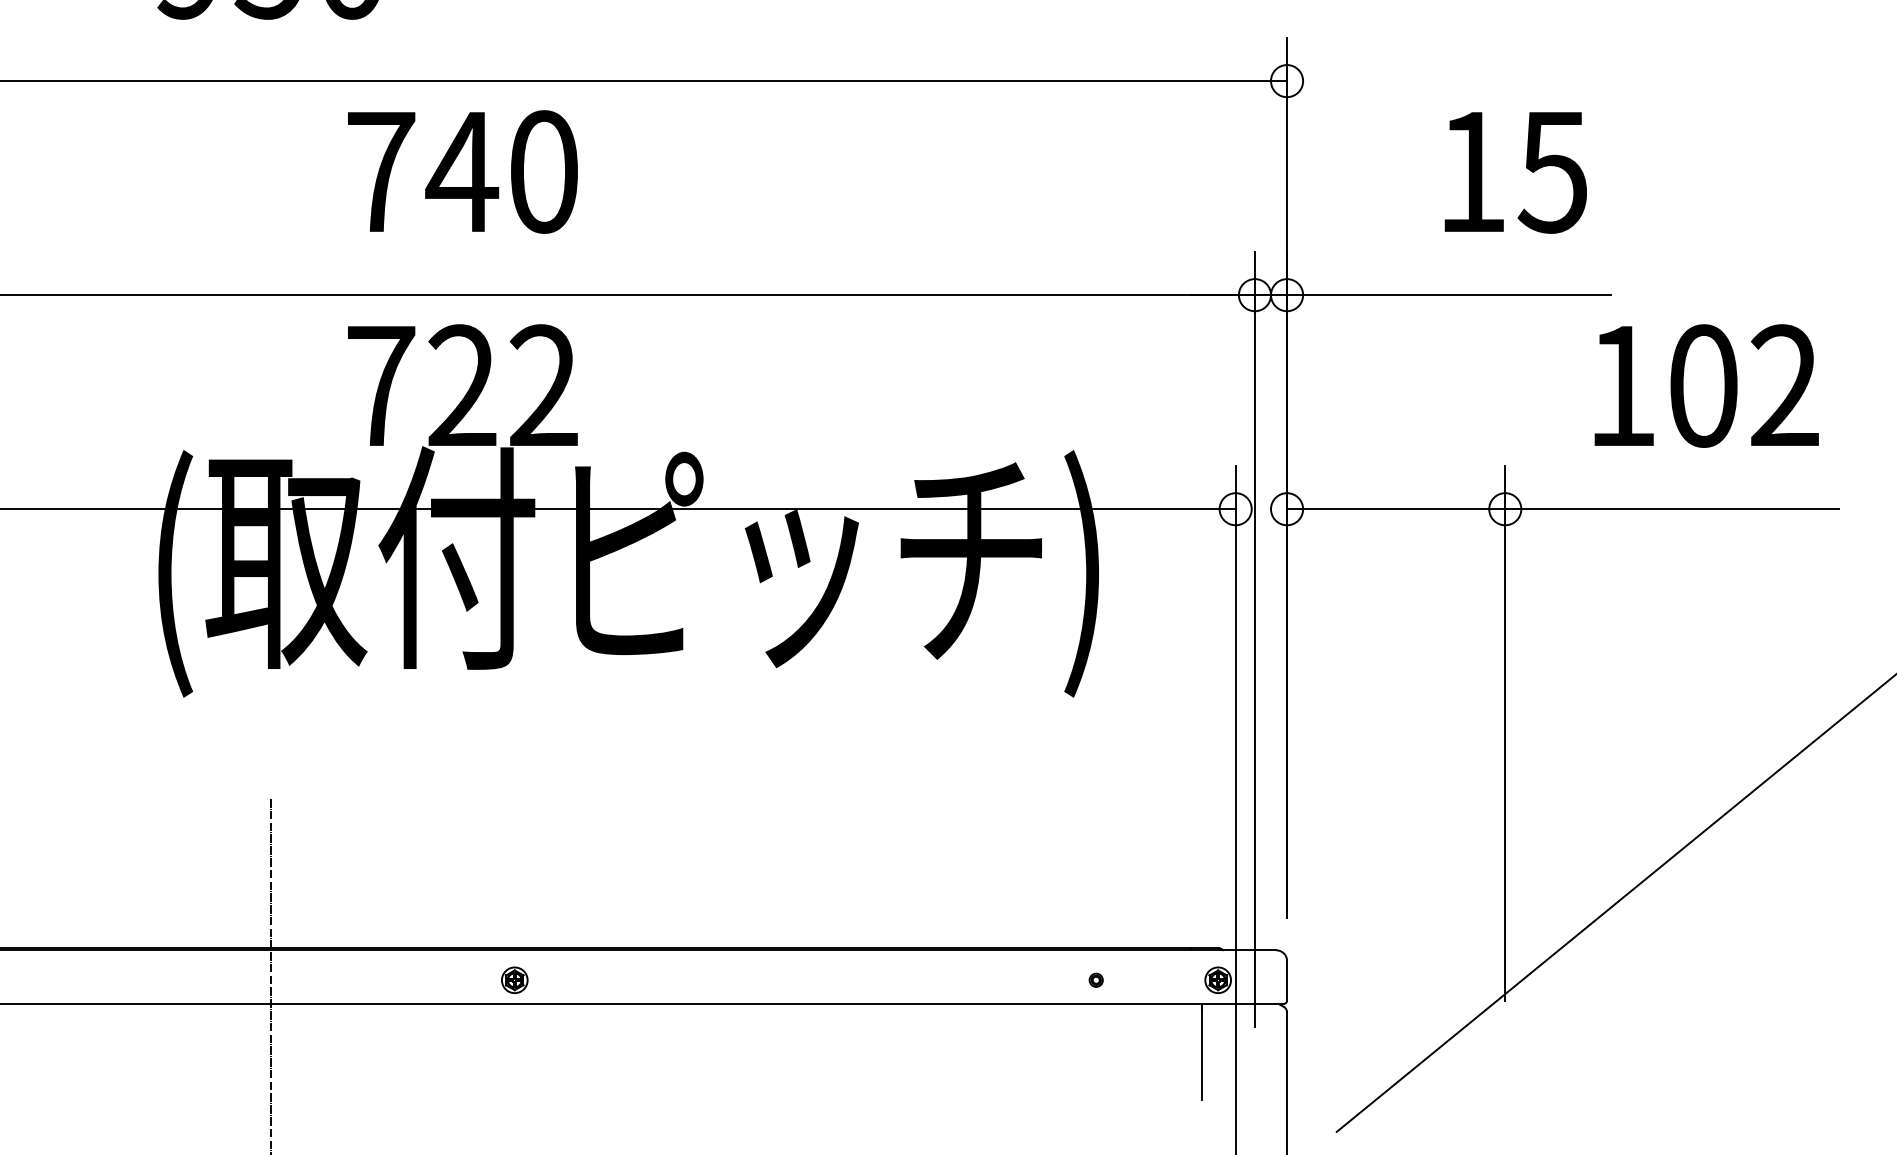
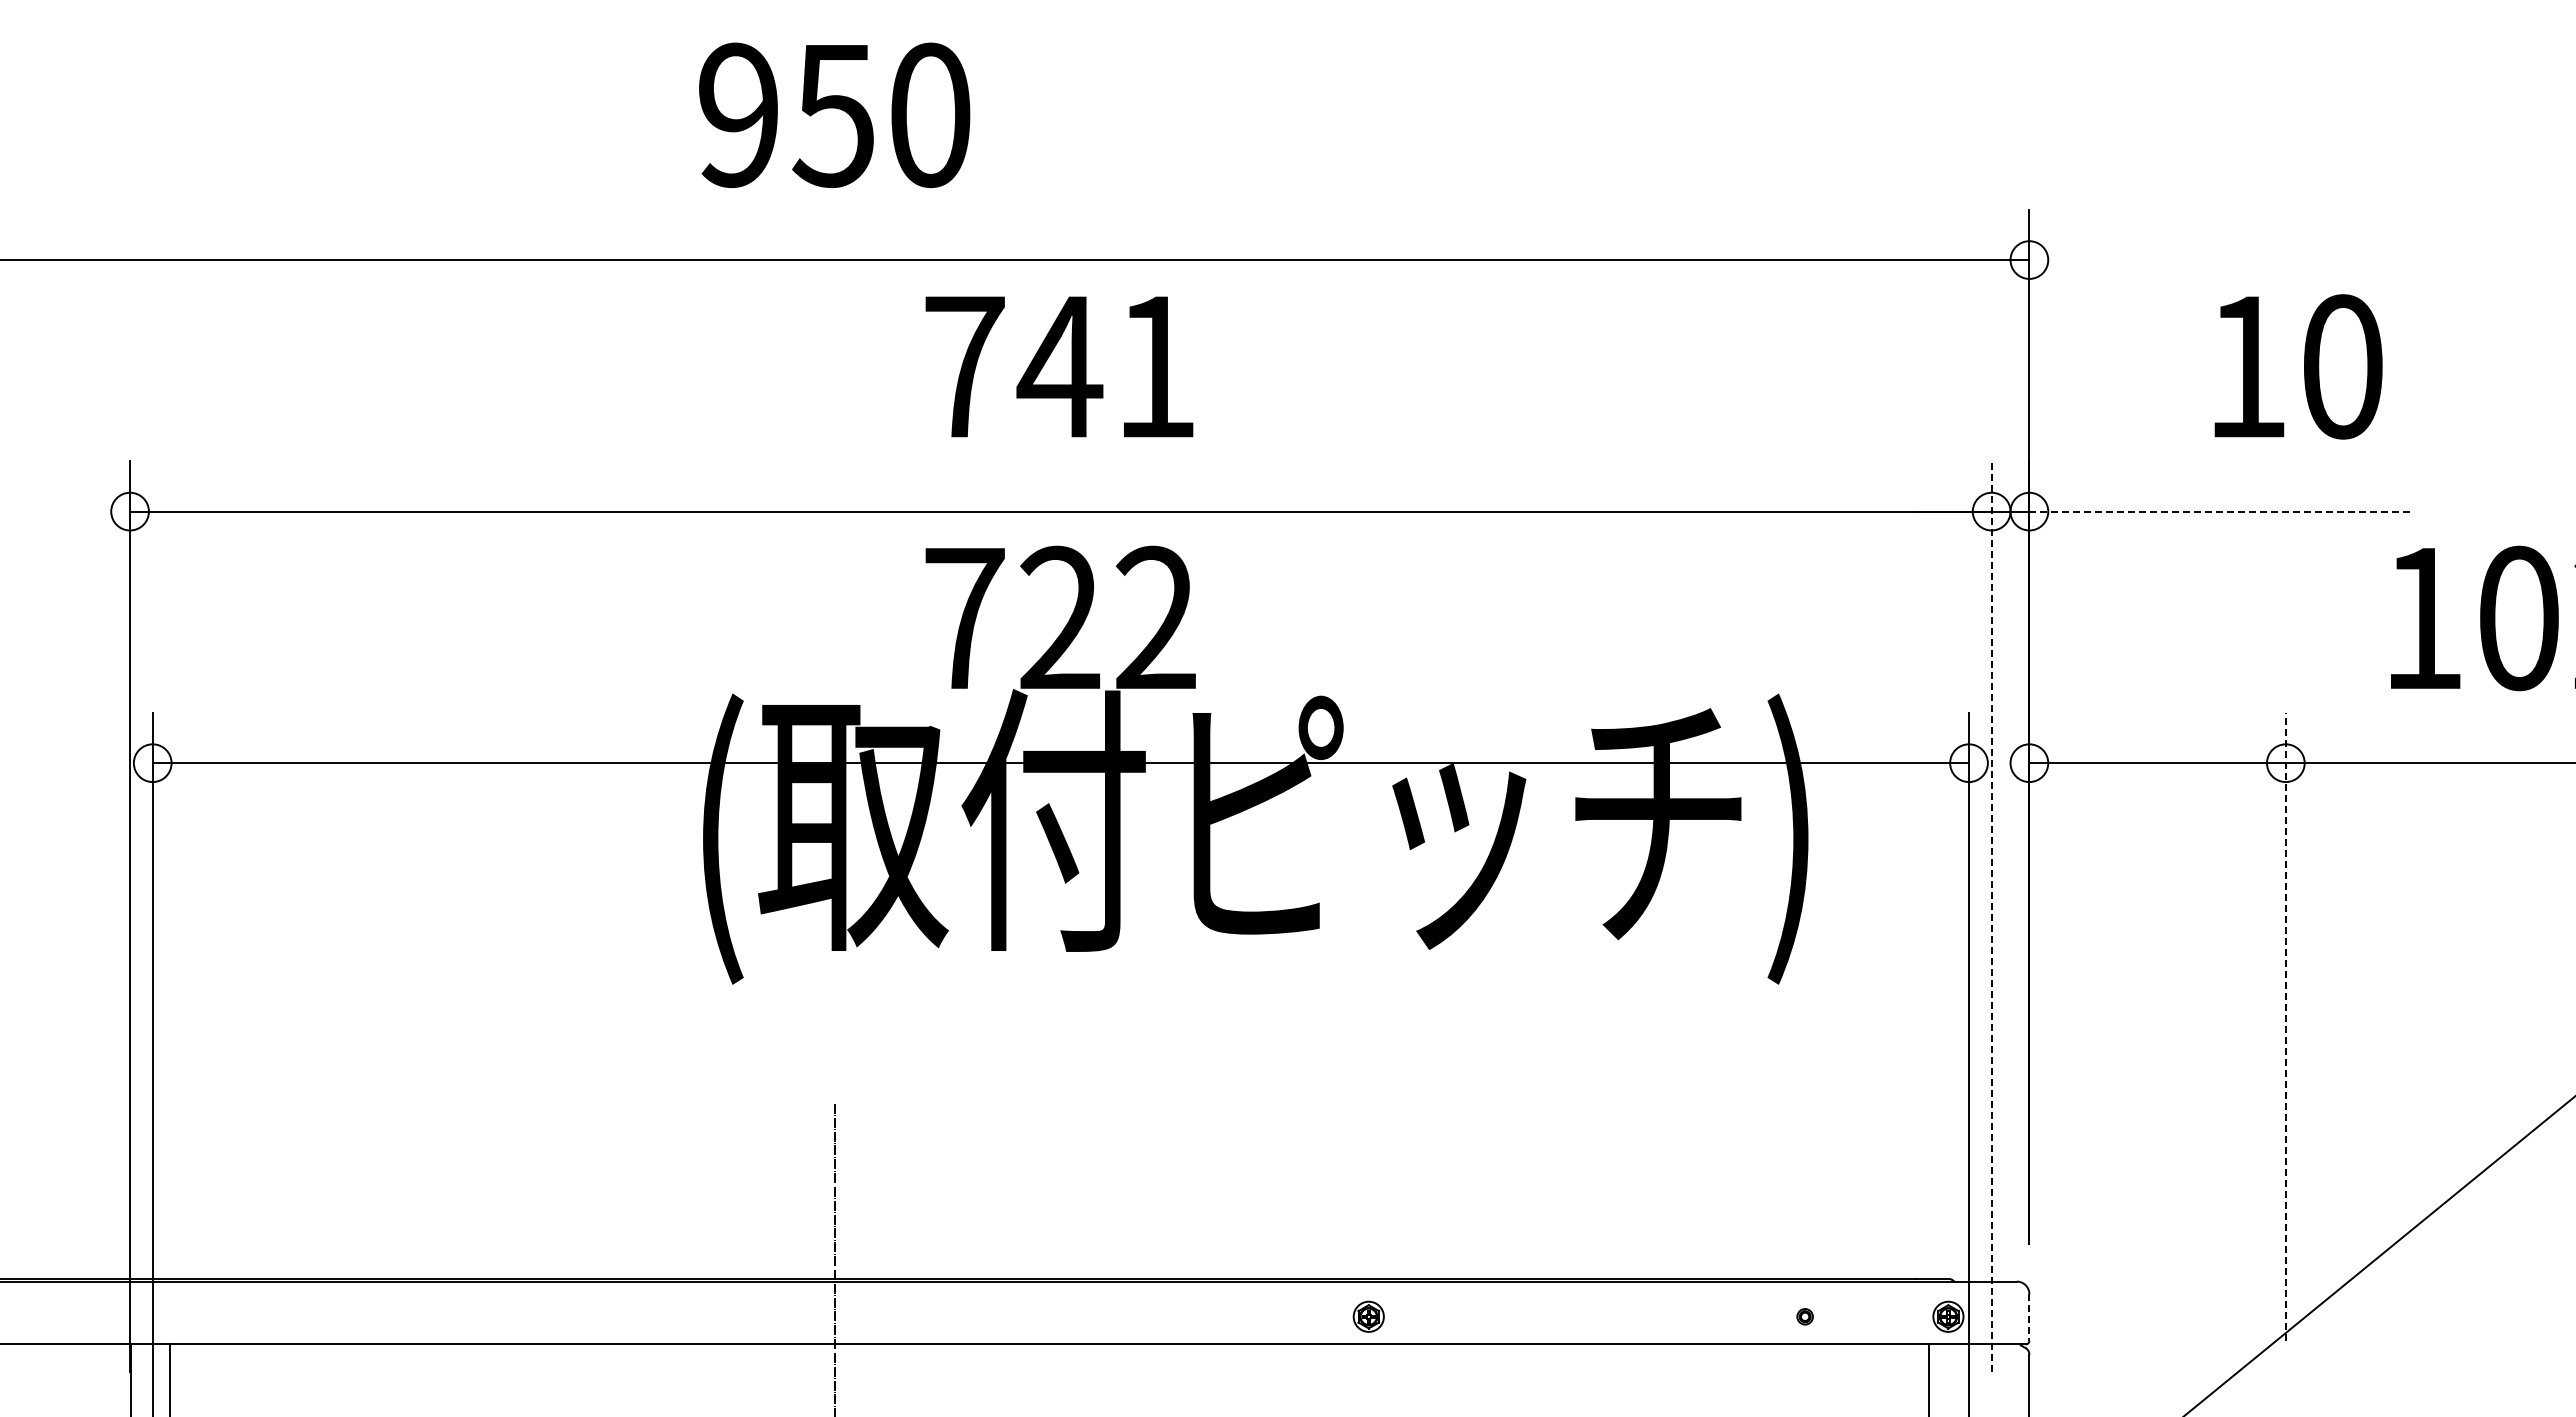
text: (544, 171) -> (1156, 366), 740 -> 741
text: (1552, 171) -> (2341, 366), 15 -> 10
line: (1449, 295) -> (2220, 511), solid -> dashed
line: (1254, 639) -> (1991, 916), solid -> dashed
line: (1504, 733) -> (2285, 1026), solid -> dashed
part: (514, 980) -> (1368, 1316), moved
line: (1287, 980) -> (2029, 1317), solid -> dashed

